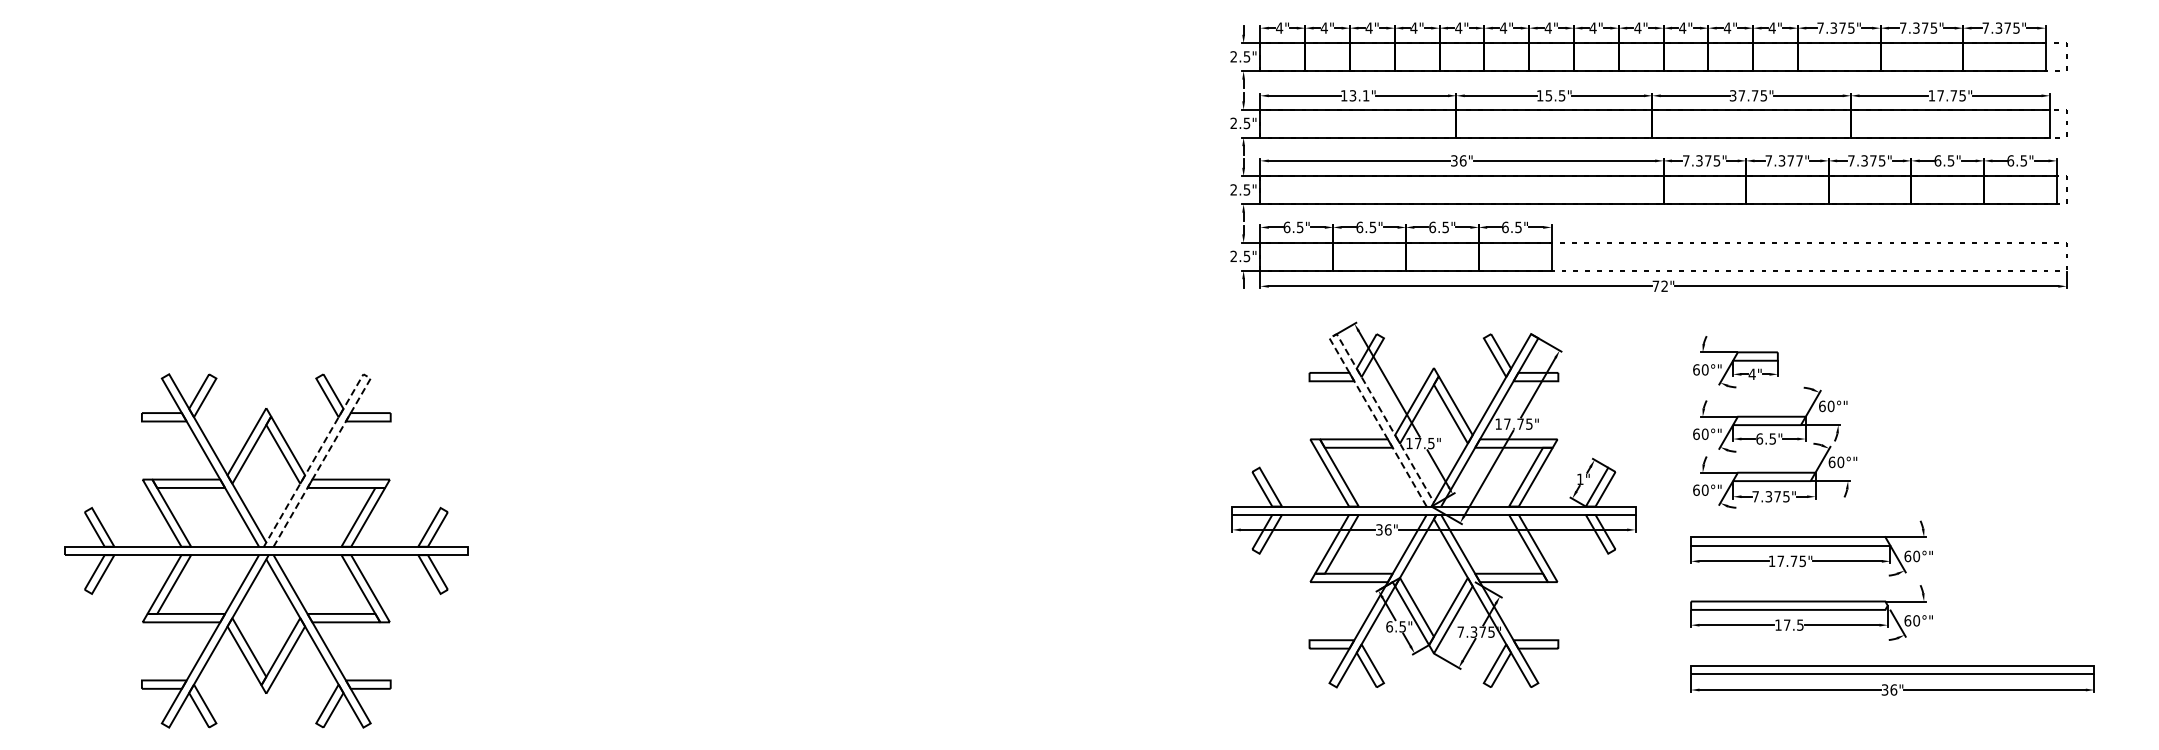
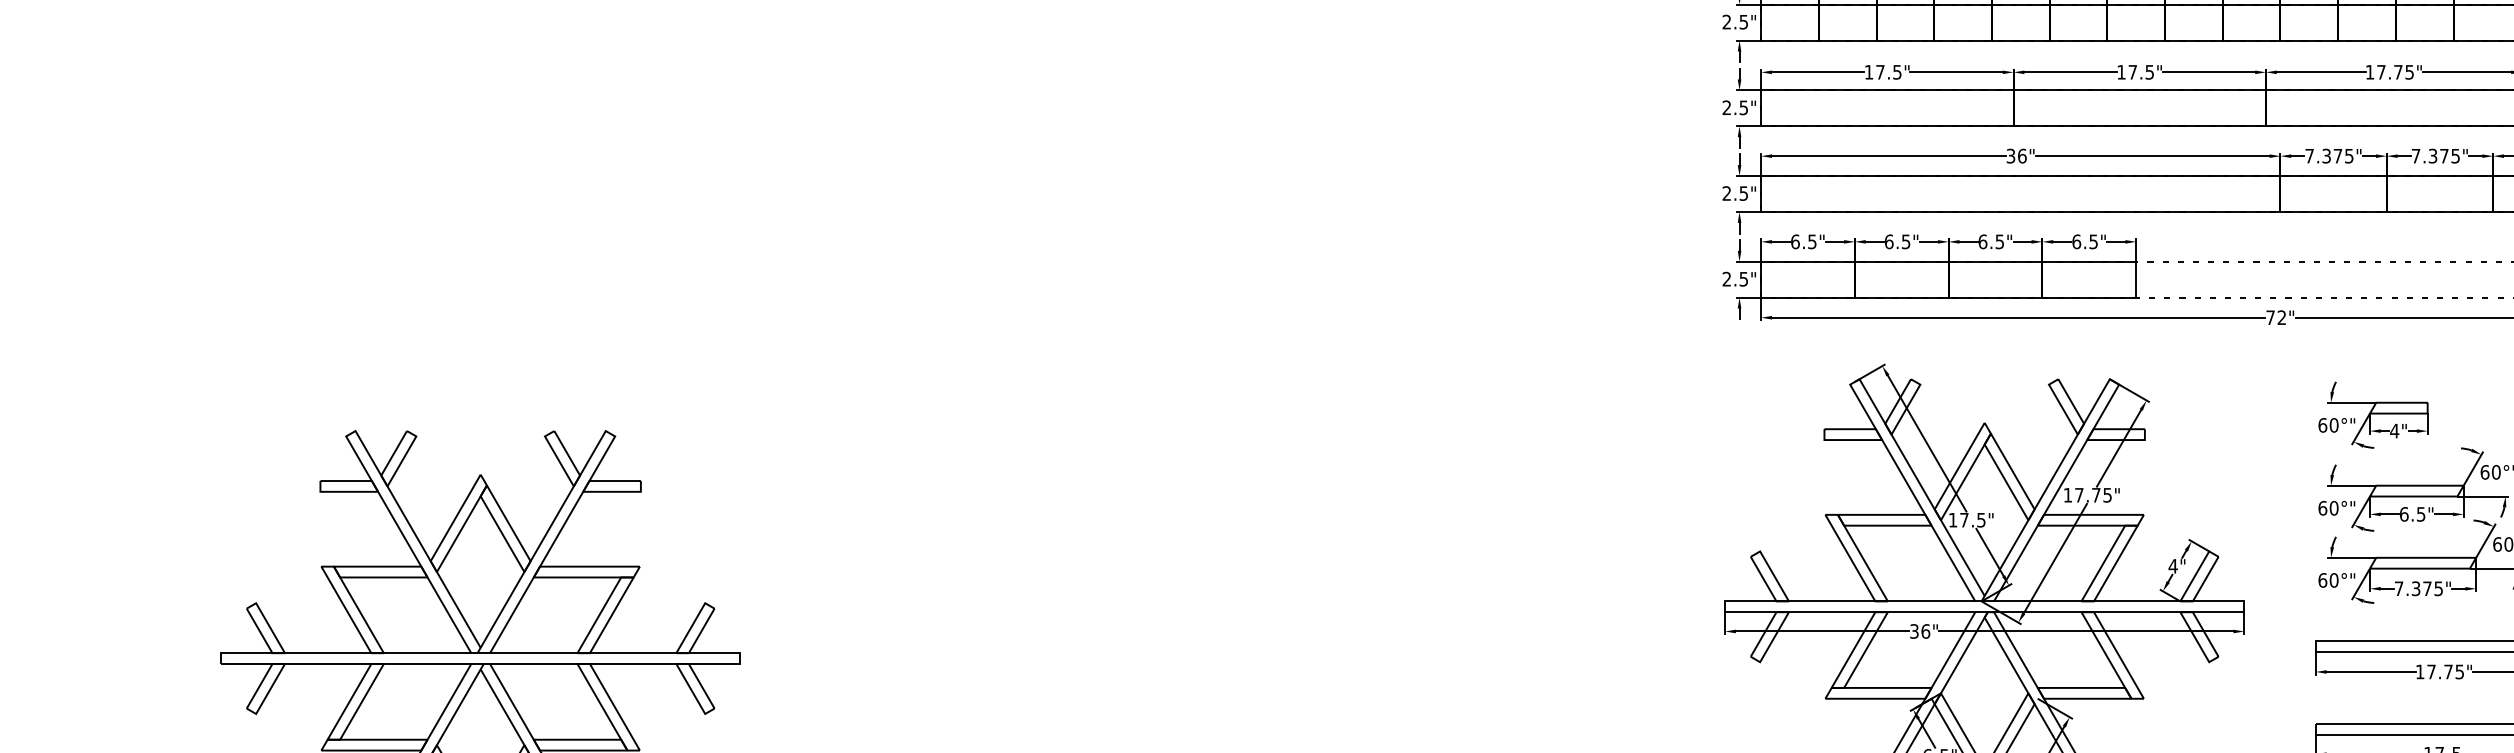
text: (1359, 95) -> (1888, 71), 13.1" -> 17.5"
text: (1548, 95) -> (2132, 71), 15.5" -> 17.5"
text: (1732, 95) -> (2369, 71), 37.75" -> 17.75"
text: (1799, 160) -> (2455, 155), 7.377" -> 7.375"
line: (1333, 335) -> (1855, 381), dashed -> solid
line: (365, 375) -> (608, 432), dashed -> solid
text: (1579, 478) -> (2172, 565), 1" -> 4"

